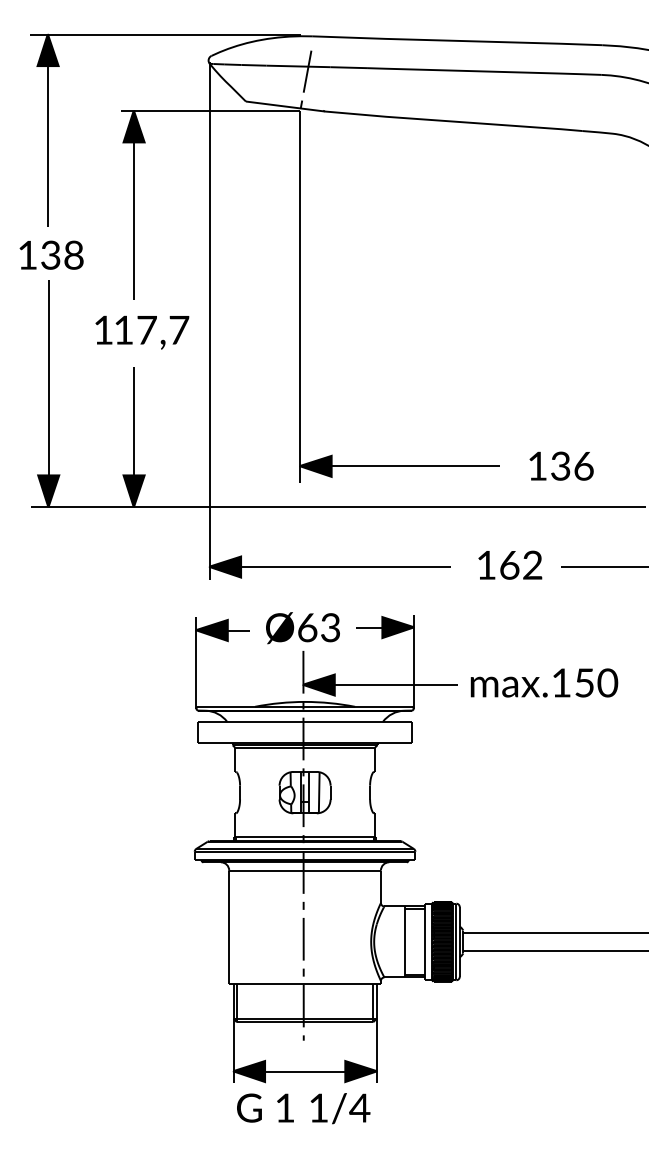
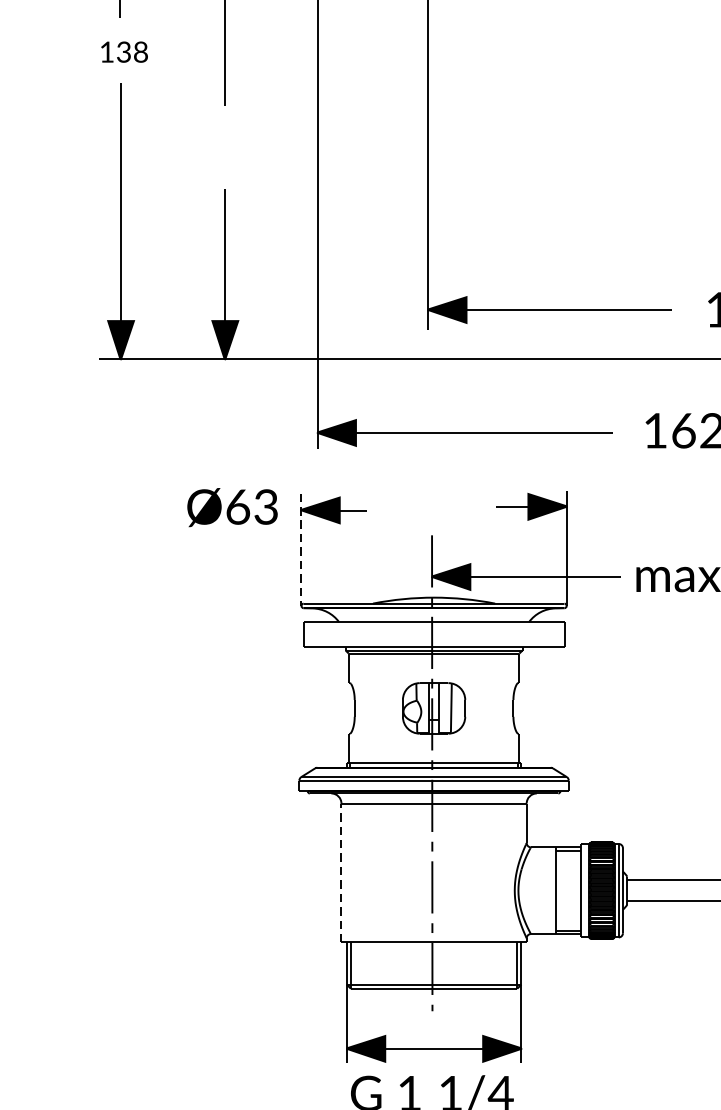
part: (51, 254) -> (124, 51), size x0.6
part: (142, 332) -> (235, 146), removed
part: (302, 628) -> (231, 507), moved
line: (196, 663) -> (301, 550), solid -> dashed
line: (229, 927) -> (341, 873), solid -> dashed

